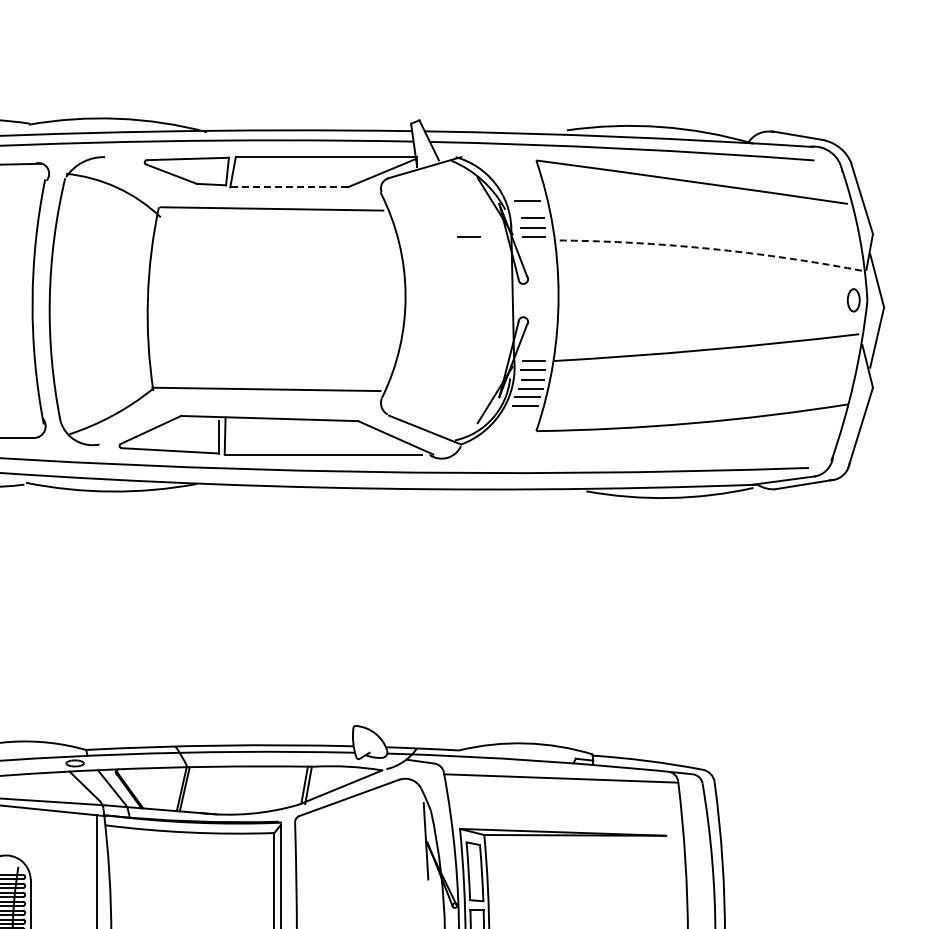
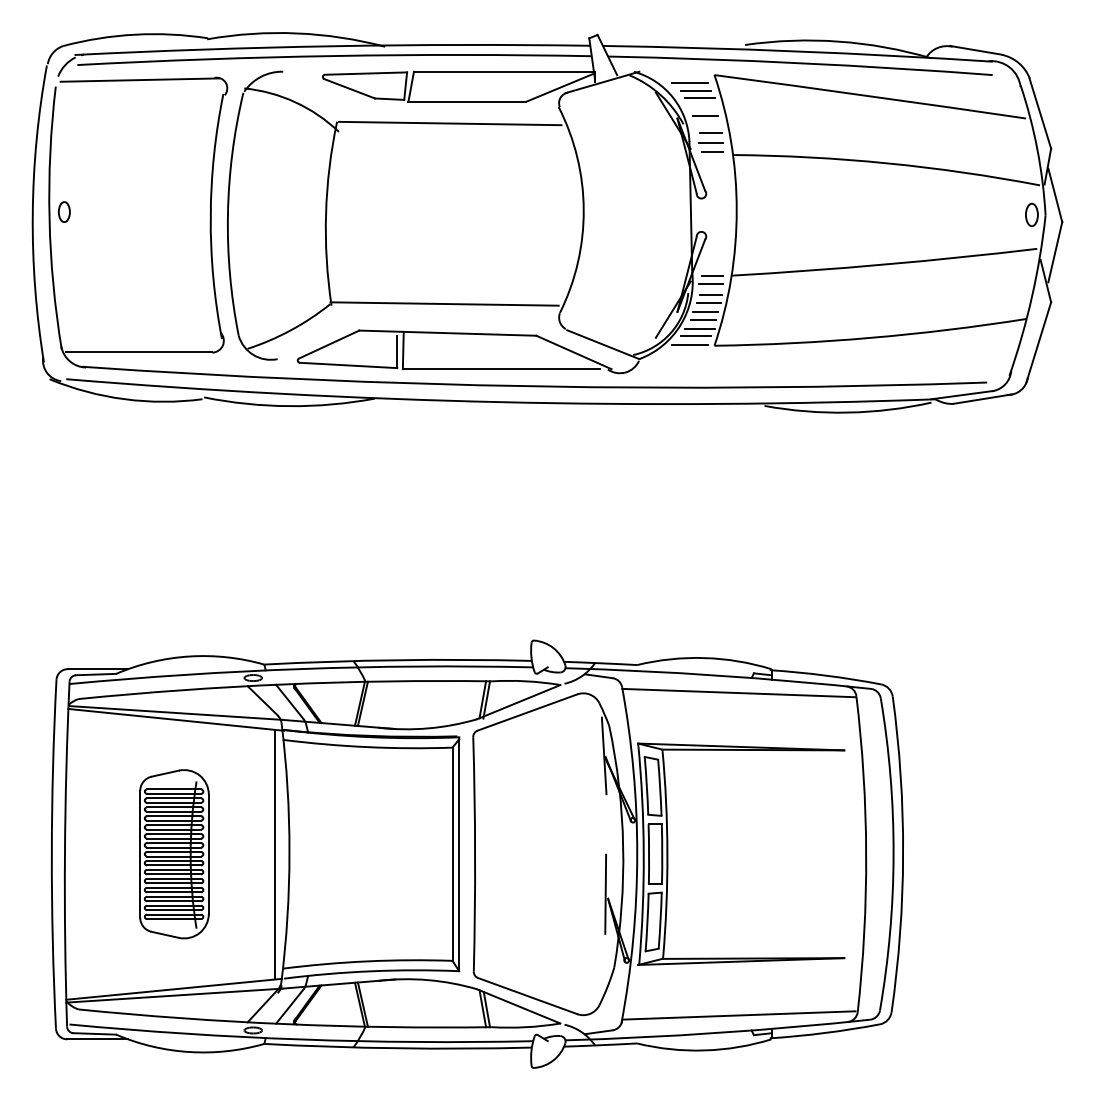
line: (511, 167) -> (689, 82), added
line: (518, 176) -> (696, 91), added
line: (521, 183) -> (699, 98), added
line: (289, 186) -> (467, 101), dashed -> solid
line: (469, 236) -> (647, 151), removed
arc: (709, 248) -> (887, 163), dashed -> solid
line: (521, 414) -> (699, 329), added
line: (518, 421) -> (696, 336), added
line: (511, 430) -> (689, 345), added

